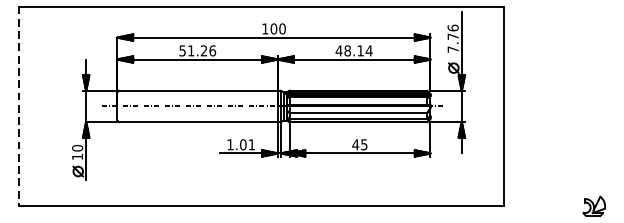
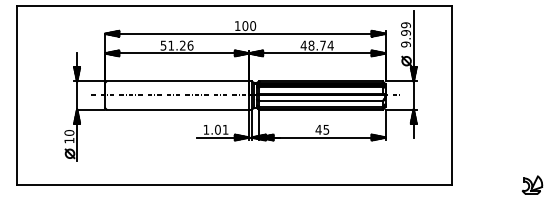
text: (453, 38) -> (406, 34), 7.76 -> 9.99
text: (359, 50) -> (322, 45), 48.14 -> 48.74
line: (18, 106) -> (16, 95), dashed -> solid

